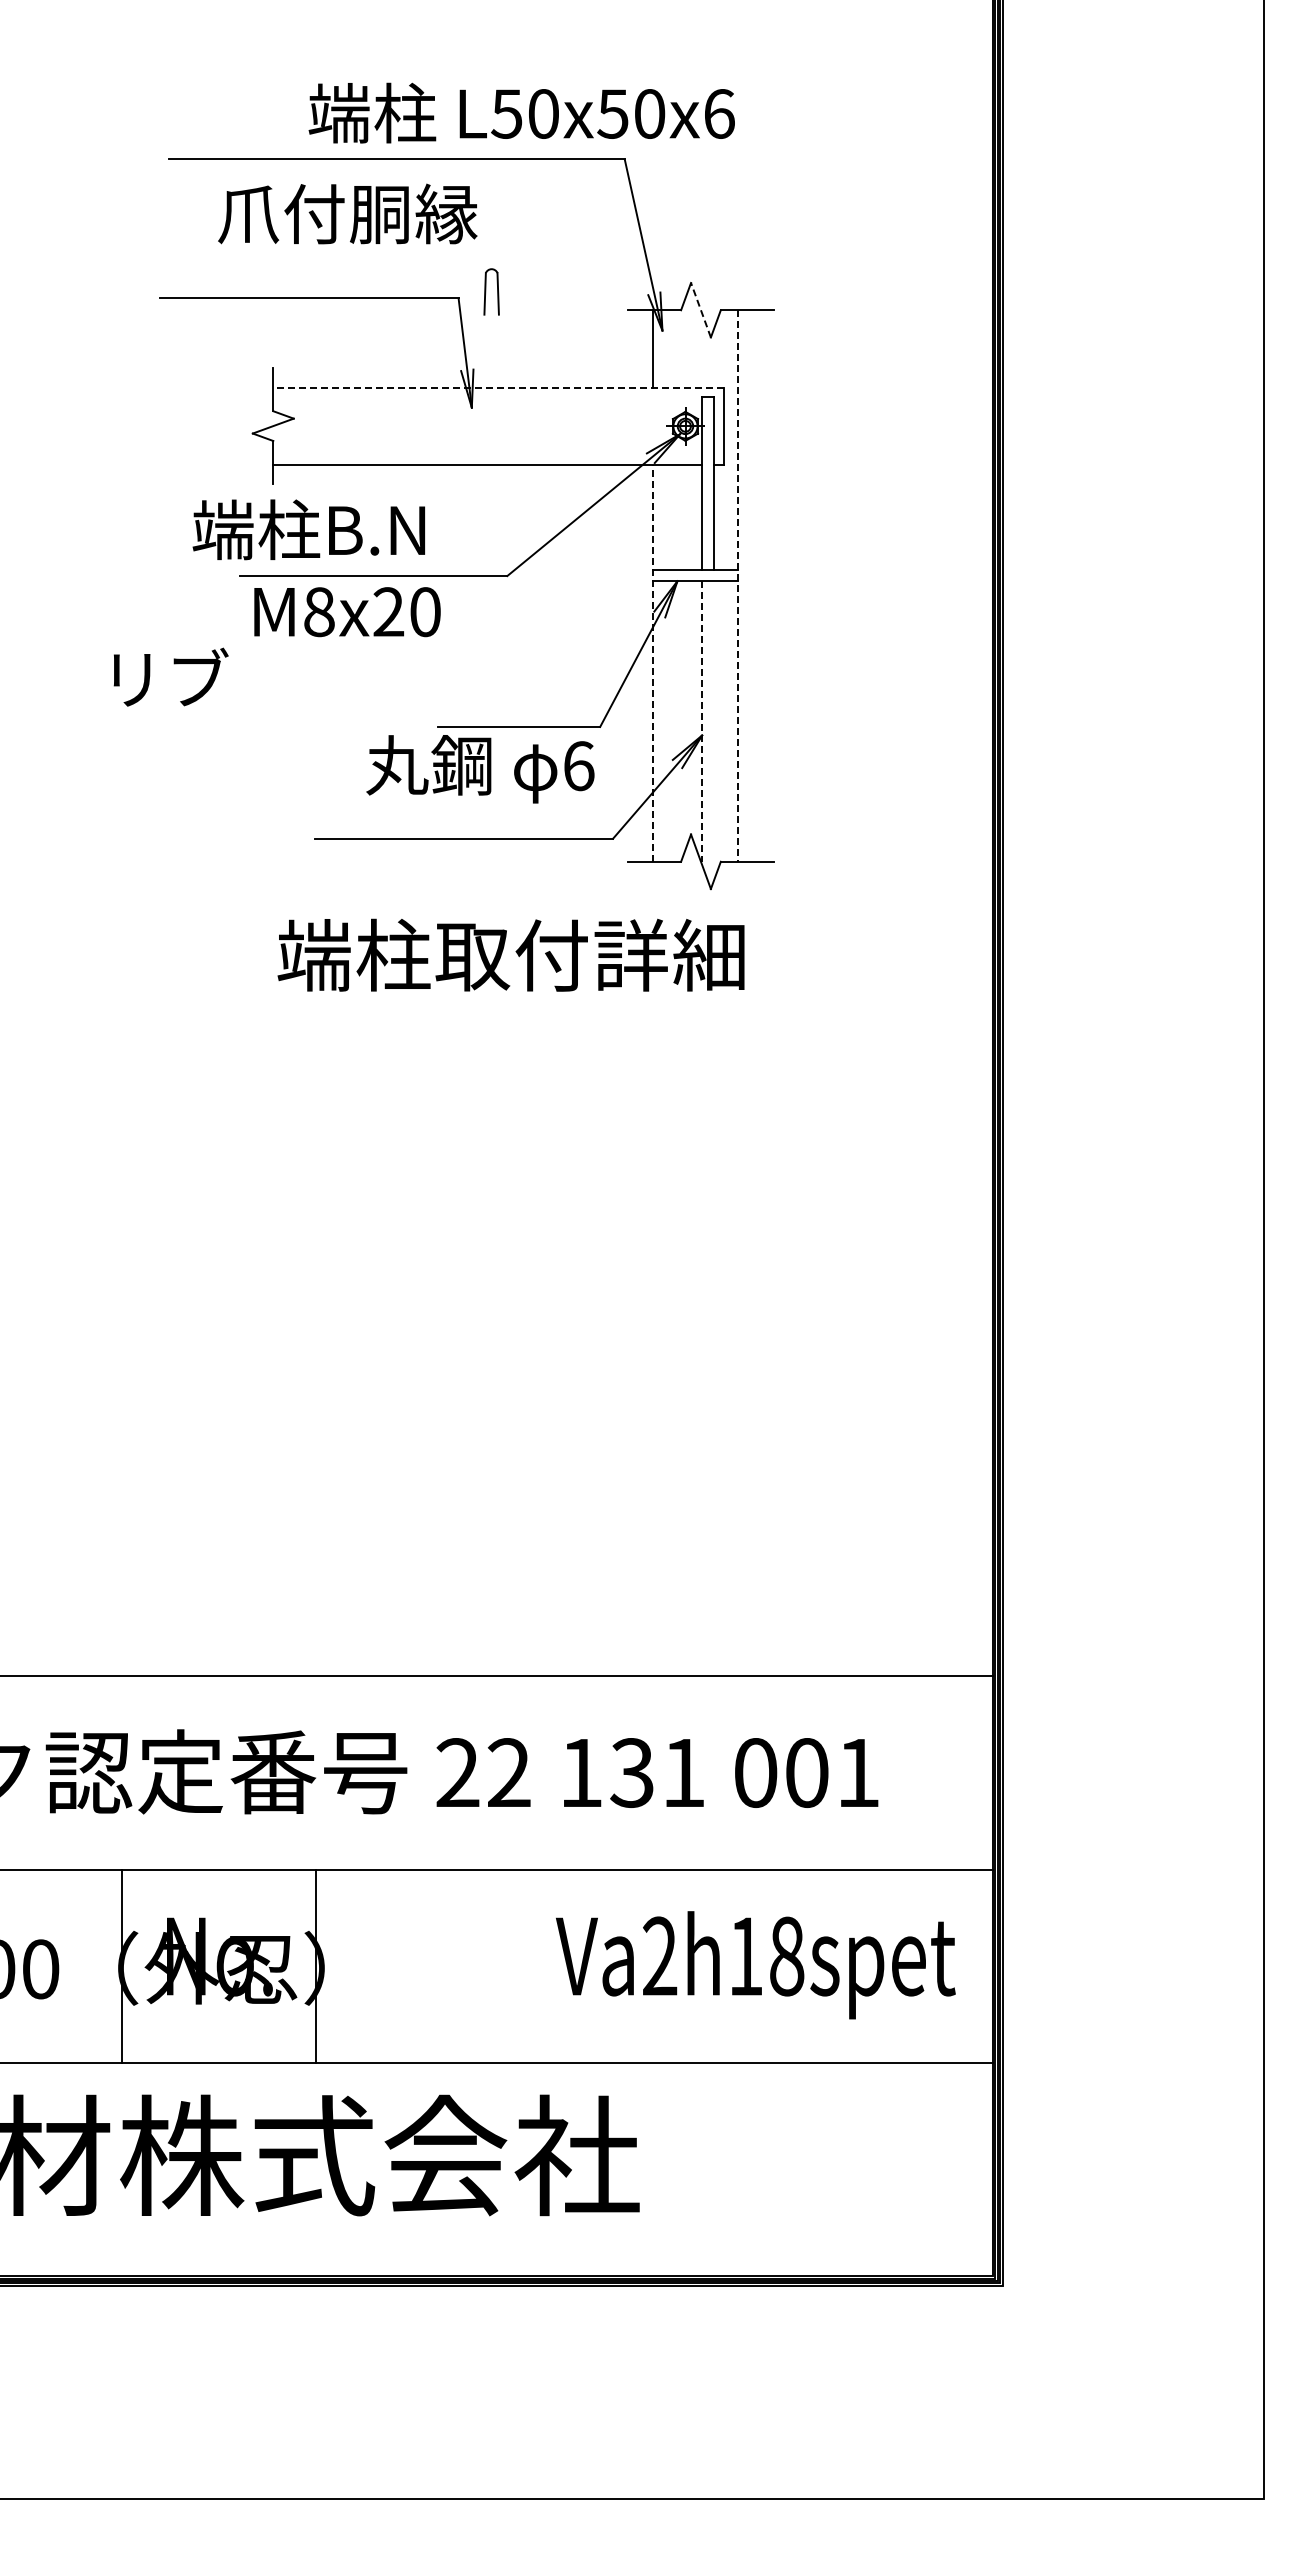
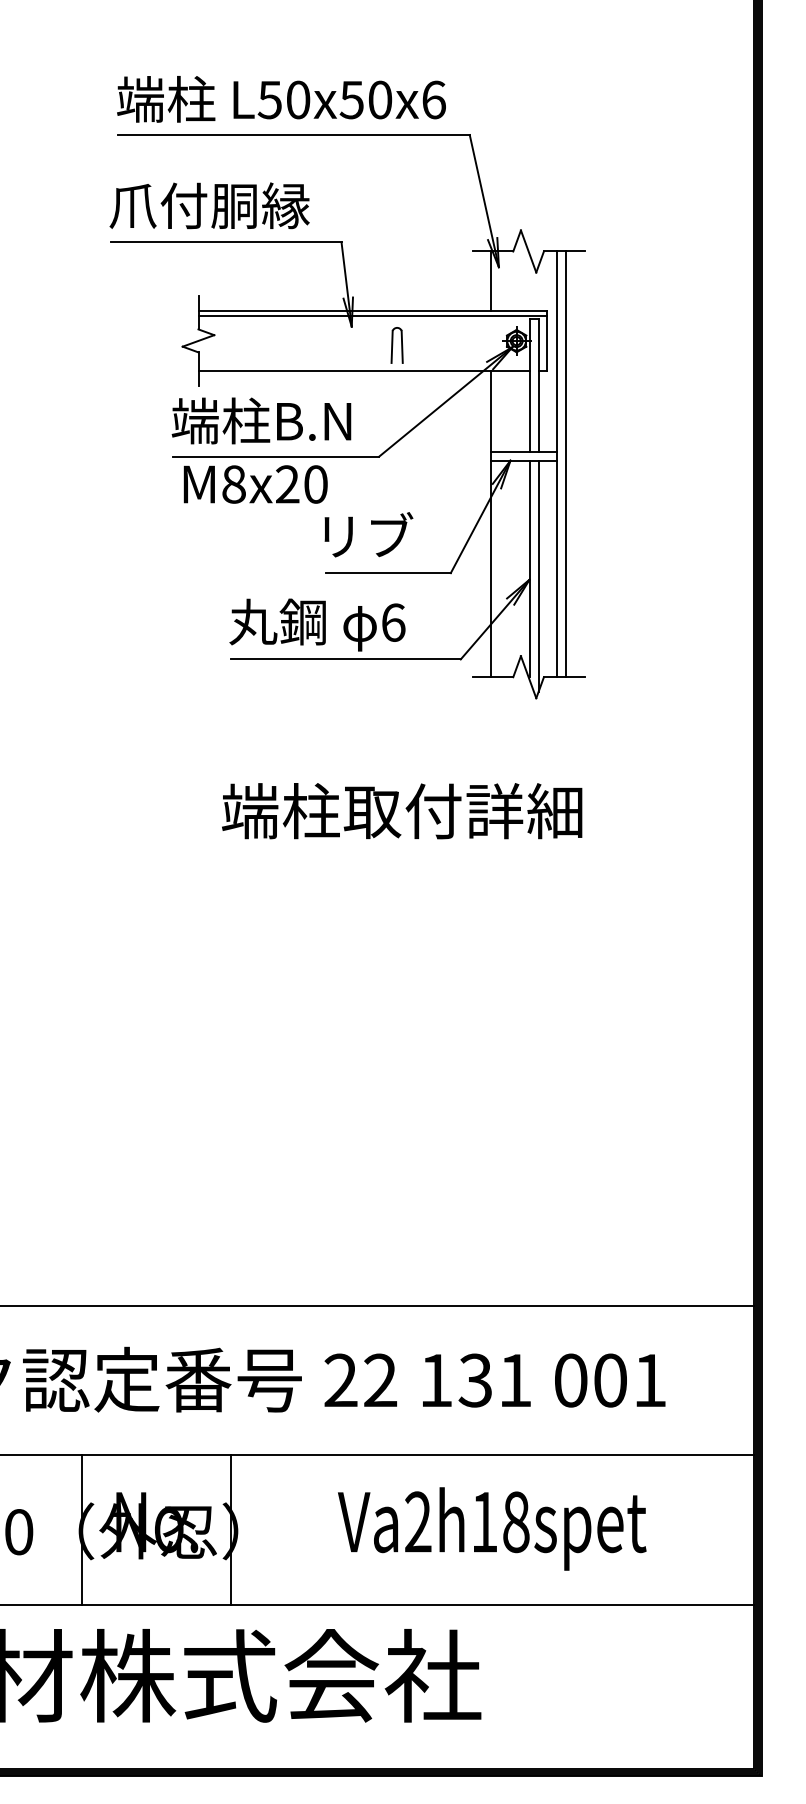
text: (521, 112) -> (281, 98), moved
text: (347, 213) -> (209, 205), moved
part: (491, 291) -> (397, 345), moved
line: (700, 309) -> (528, 250), dashed -> solid
line: (498, 387) -> (372, 311), dashed -> solid
line: (498, 393) -> (372, 315), added
text: (308, 529) -> (261, 420), moved
line: (749, 585) -> (566, 463), added
line: (737, 586) -> (556, 464), dashed -> solid
line: (652, 662) -> (491, 523), dashed -> solid
text: (170, 676) -> (368, 534), moved
line: (702, 721) -> (529, 568), dashed -> solid
line: (713, 731) -> (538, 576), added
text: (480, 769) -> (317, 625), moved
text: (510, 954) -> (401, 810), moved
text: (755, 1965) -> (491, 1529), moved

